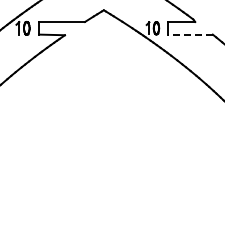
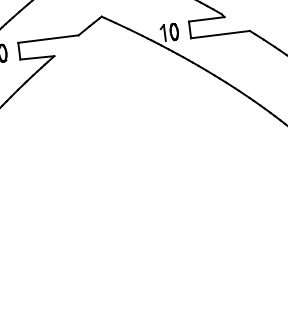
line: (190, 34) -> (220, 34), dashed -> solid

